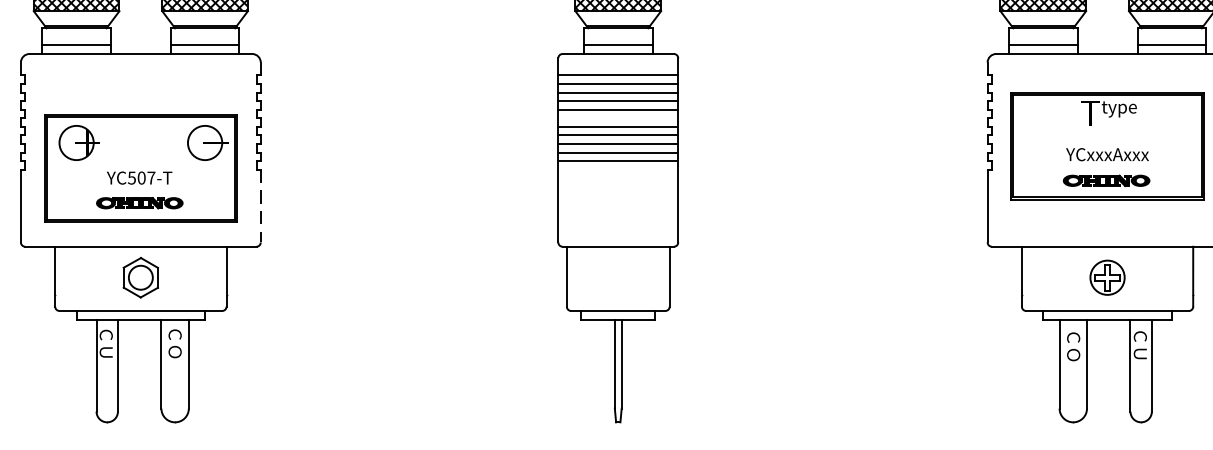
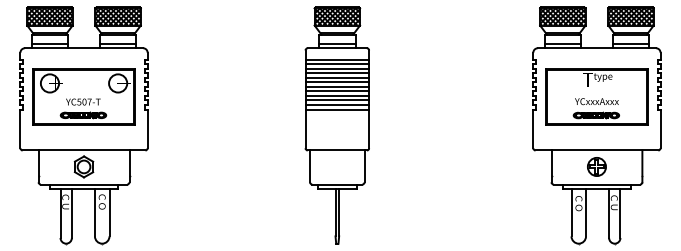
line: (618, 118) -> (337, 82), added
part: (139, 167) -> (83, 96), moved
line: (618, 169) -> (337, 109), added
line: (260, 207) -> (147, 129), dashed -> solid

